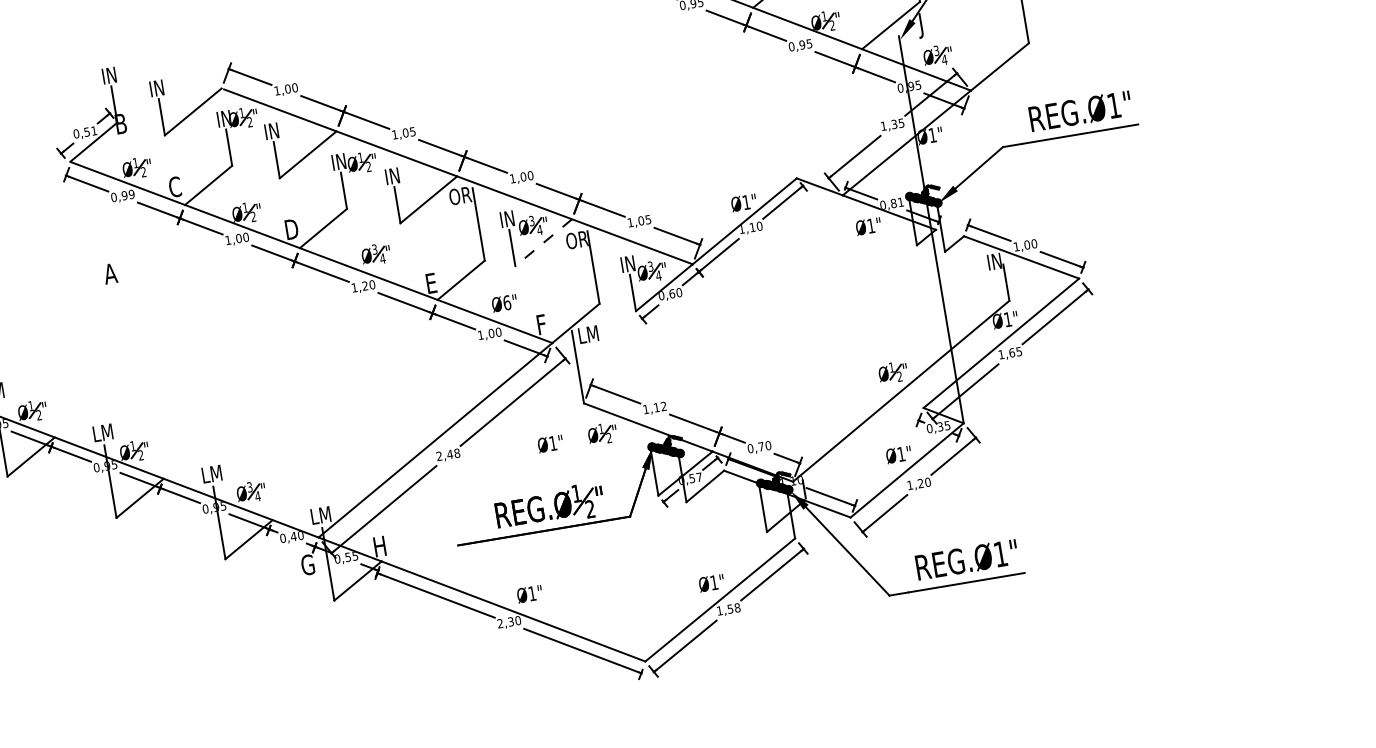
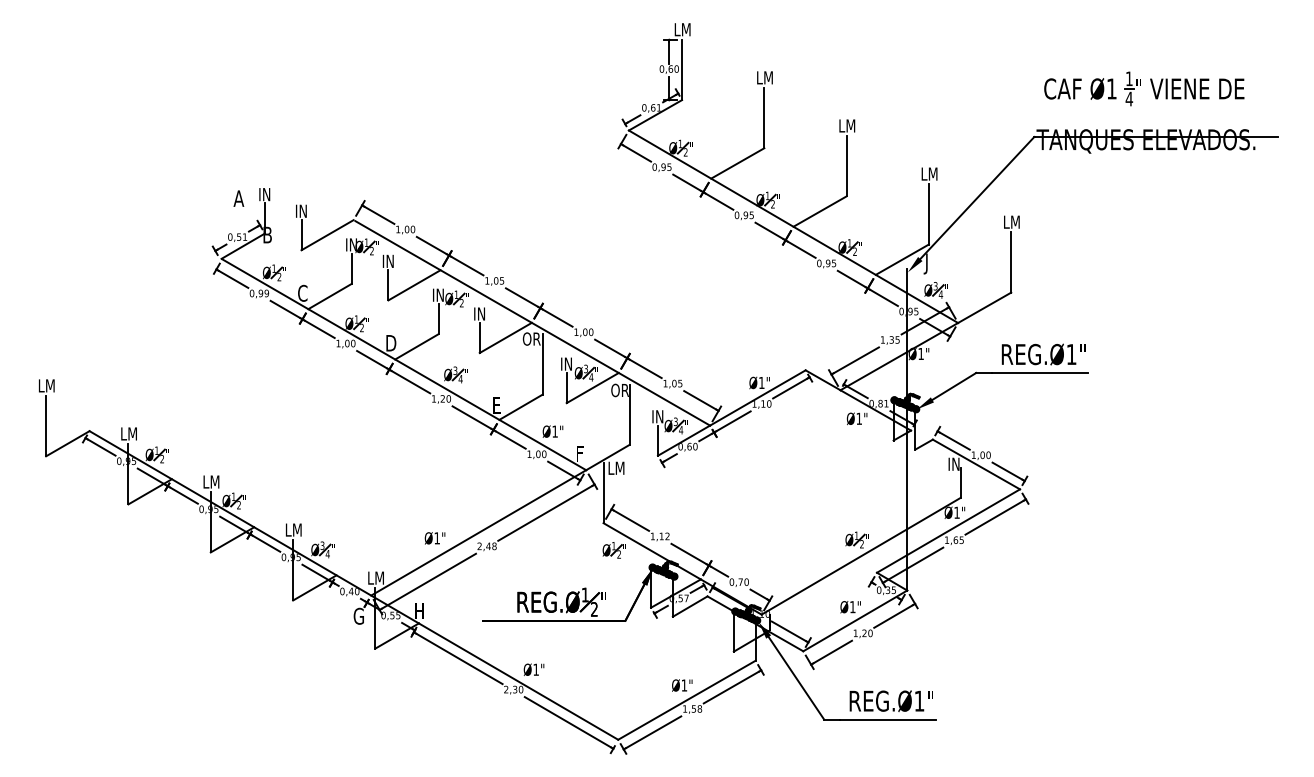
line: (543, 243) -> (592, 388), dashed -> solid
text: (109, 273) -> (238, 198), moved
text: (507, 302) -> (555, 431), Ø6" -> Ø1"
text: (549, 444) -> (434, 538), moved

